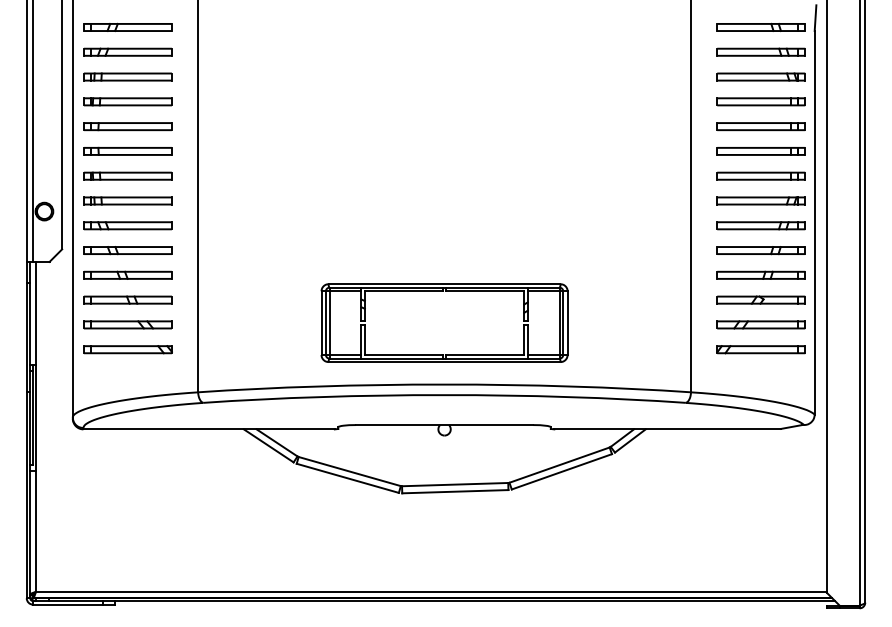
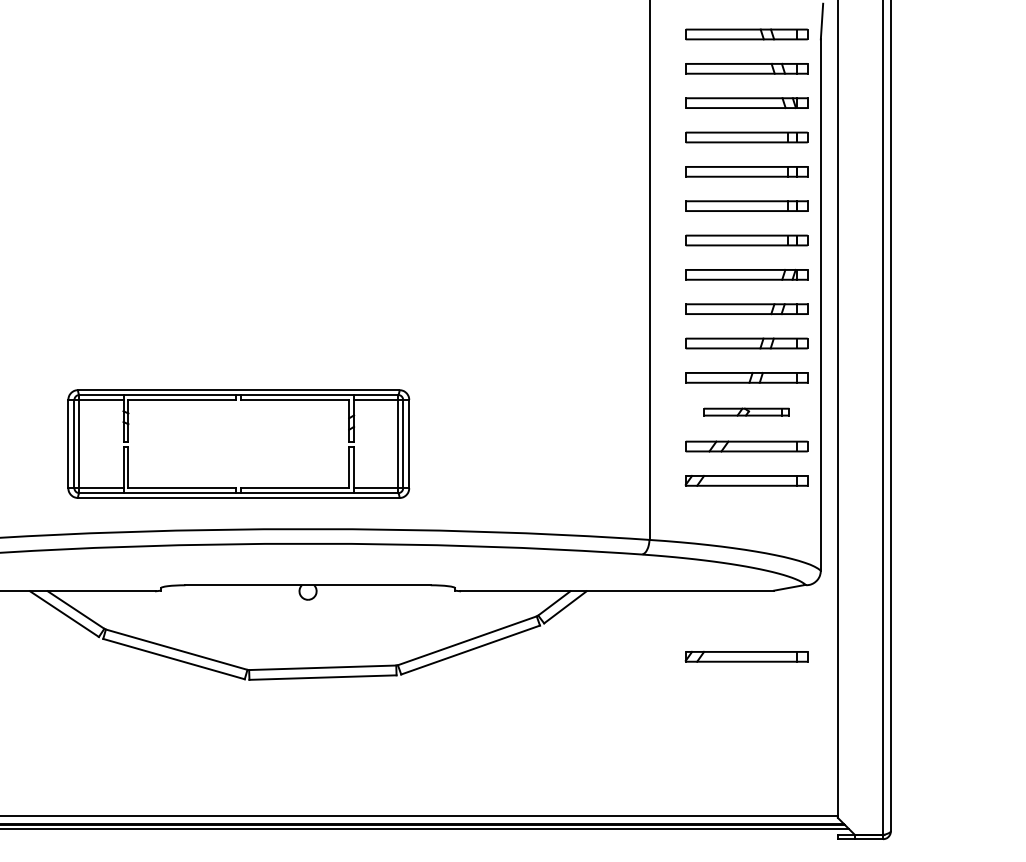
part: (760, 299) -> (745, 411), size x0.7
part: (444, 322) -> (238, 443), moved
part: (760, 476) -> (745, 656), added

